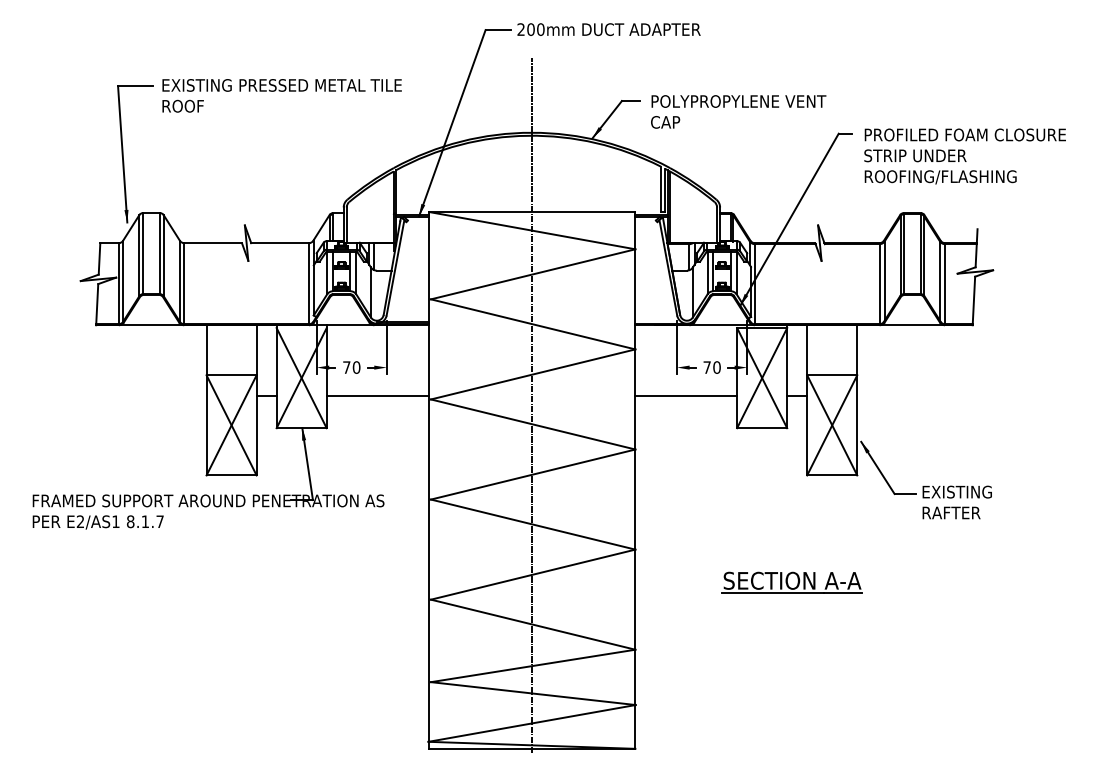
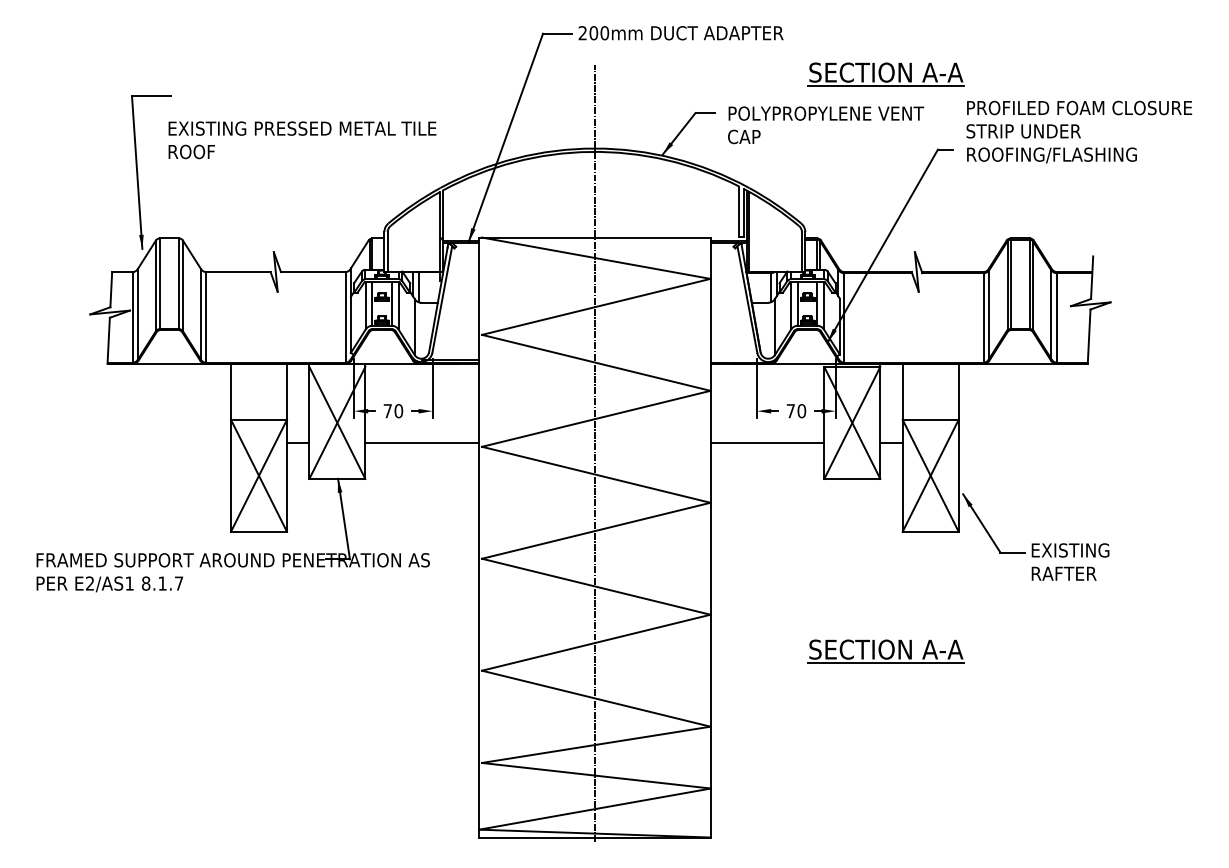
part: (791, 66) -> (885, 74), added
text: (282, 96) -> (302, 140), moved
text: (965, 155) -> (1079, 131), moved

